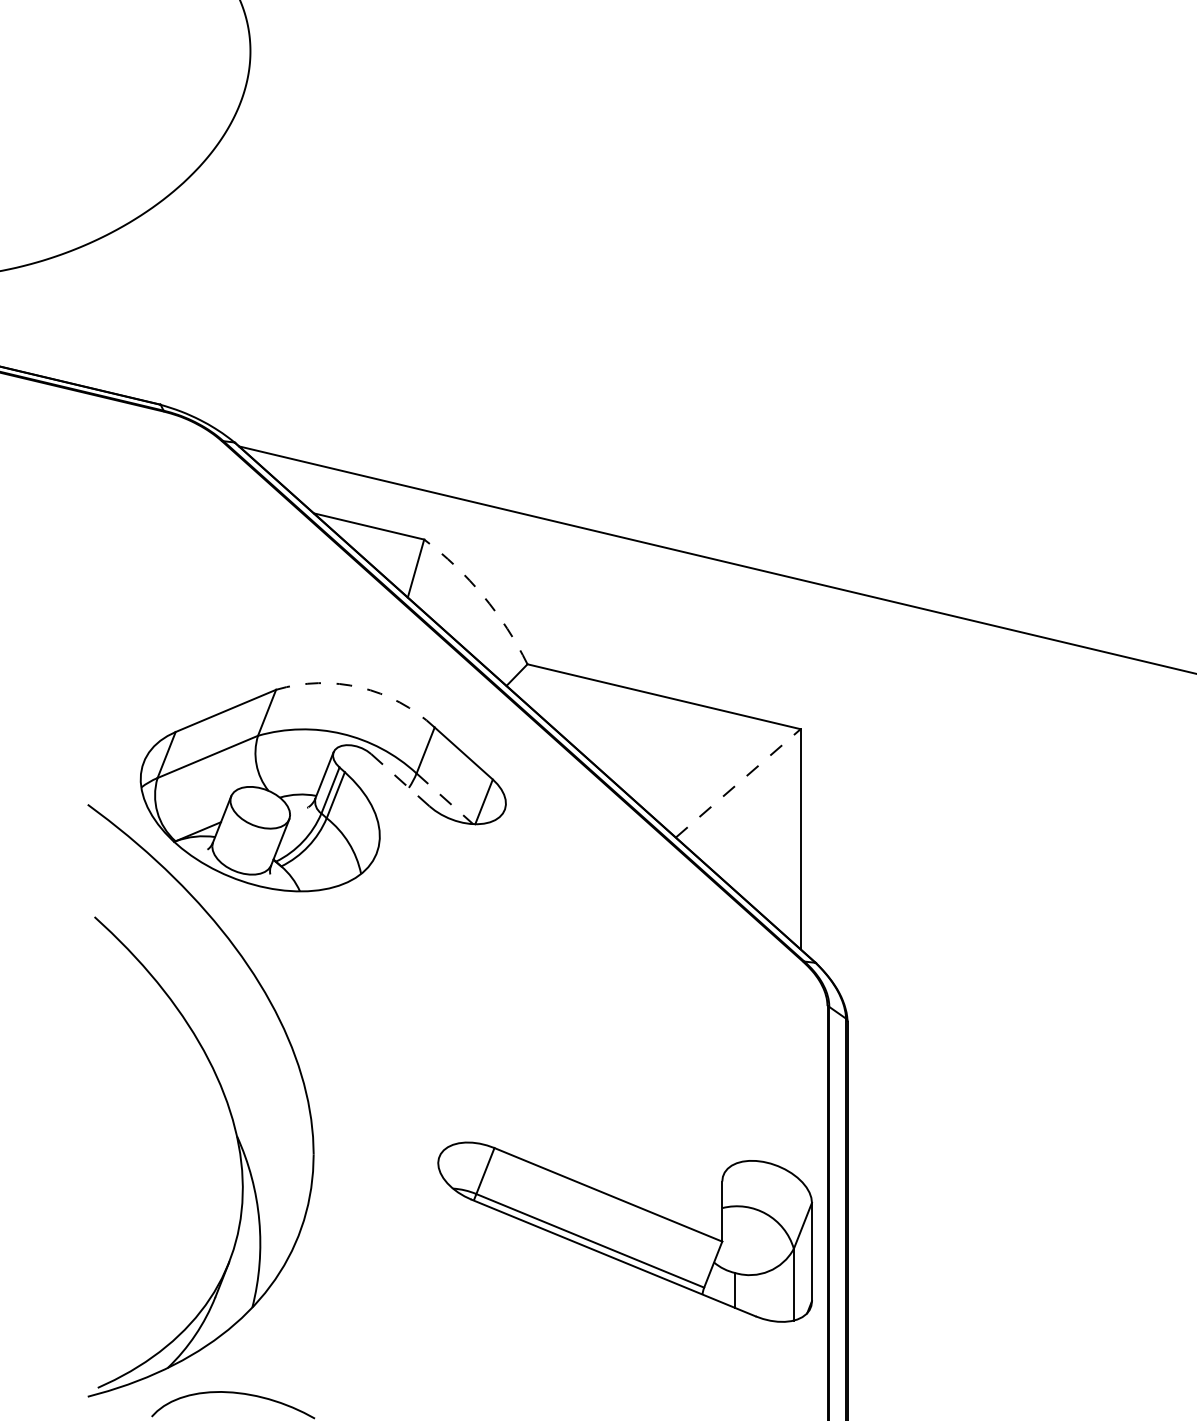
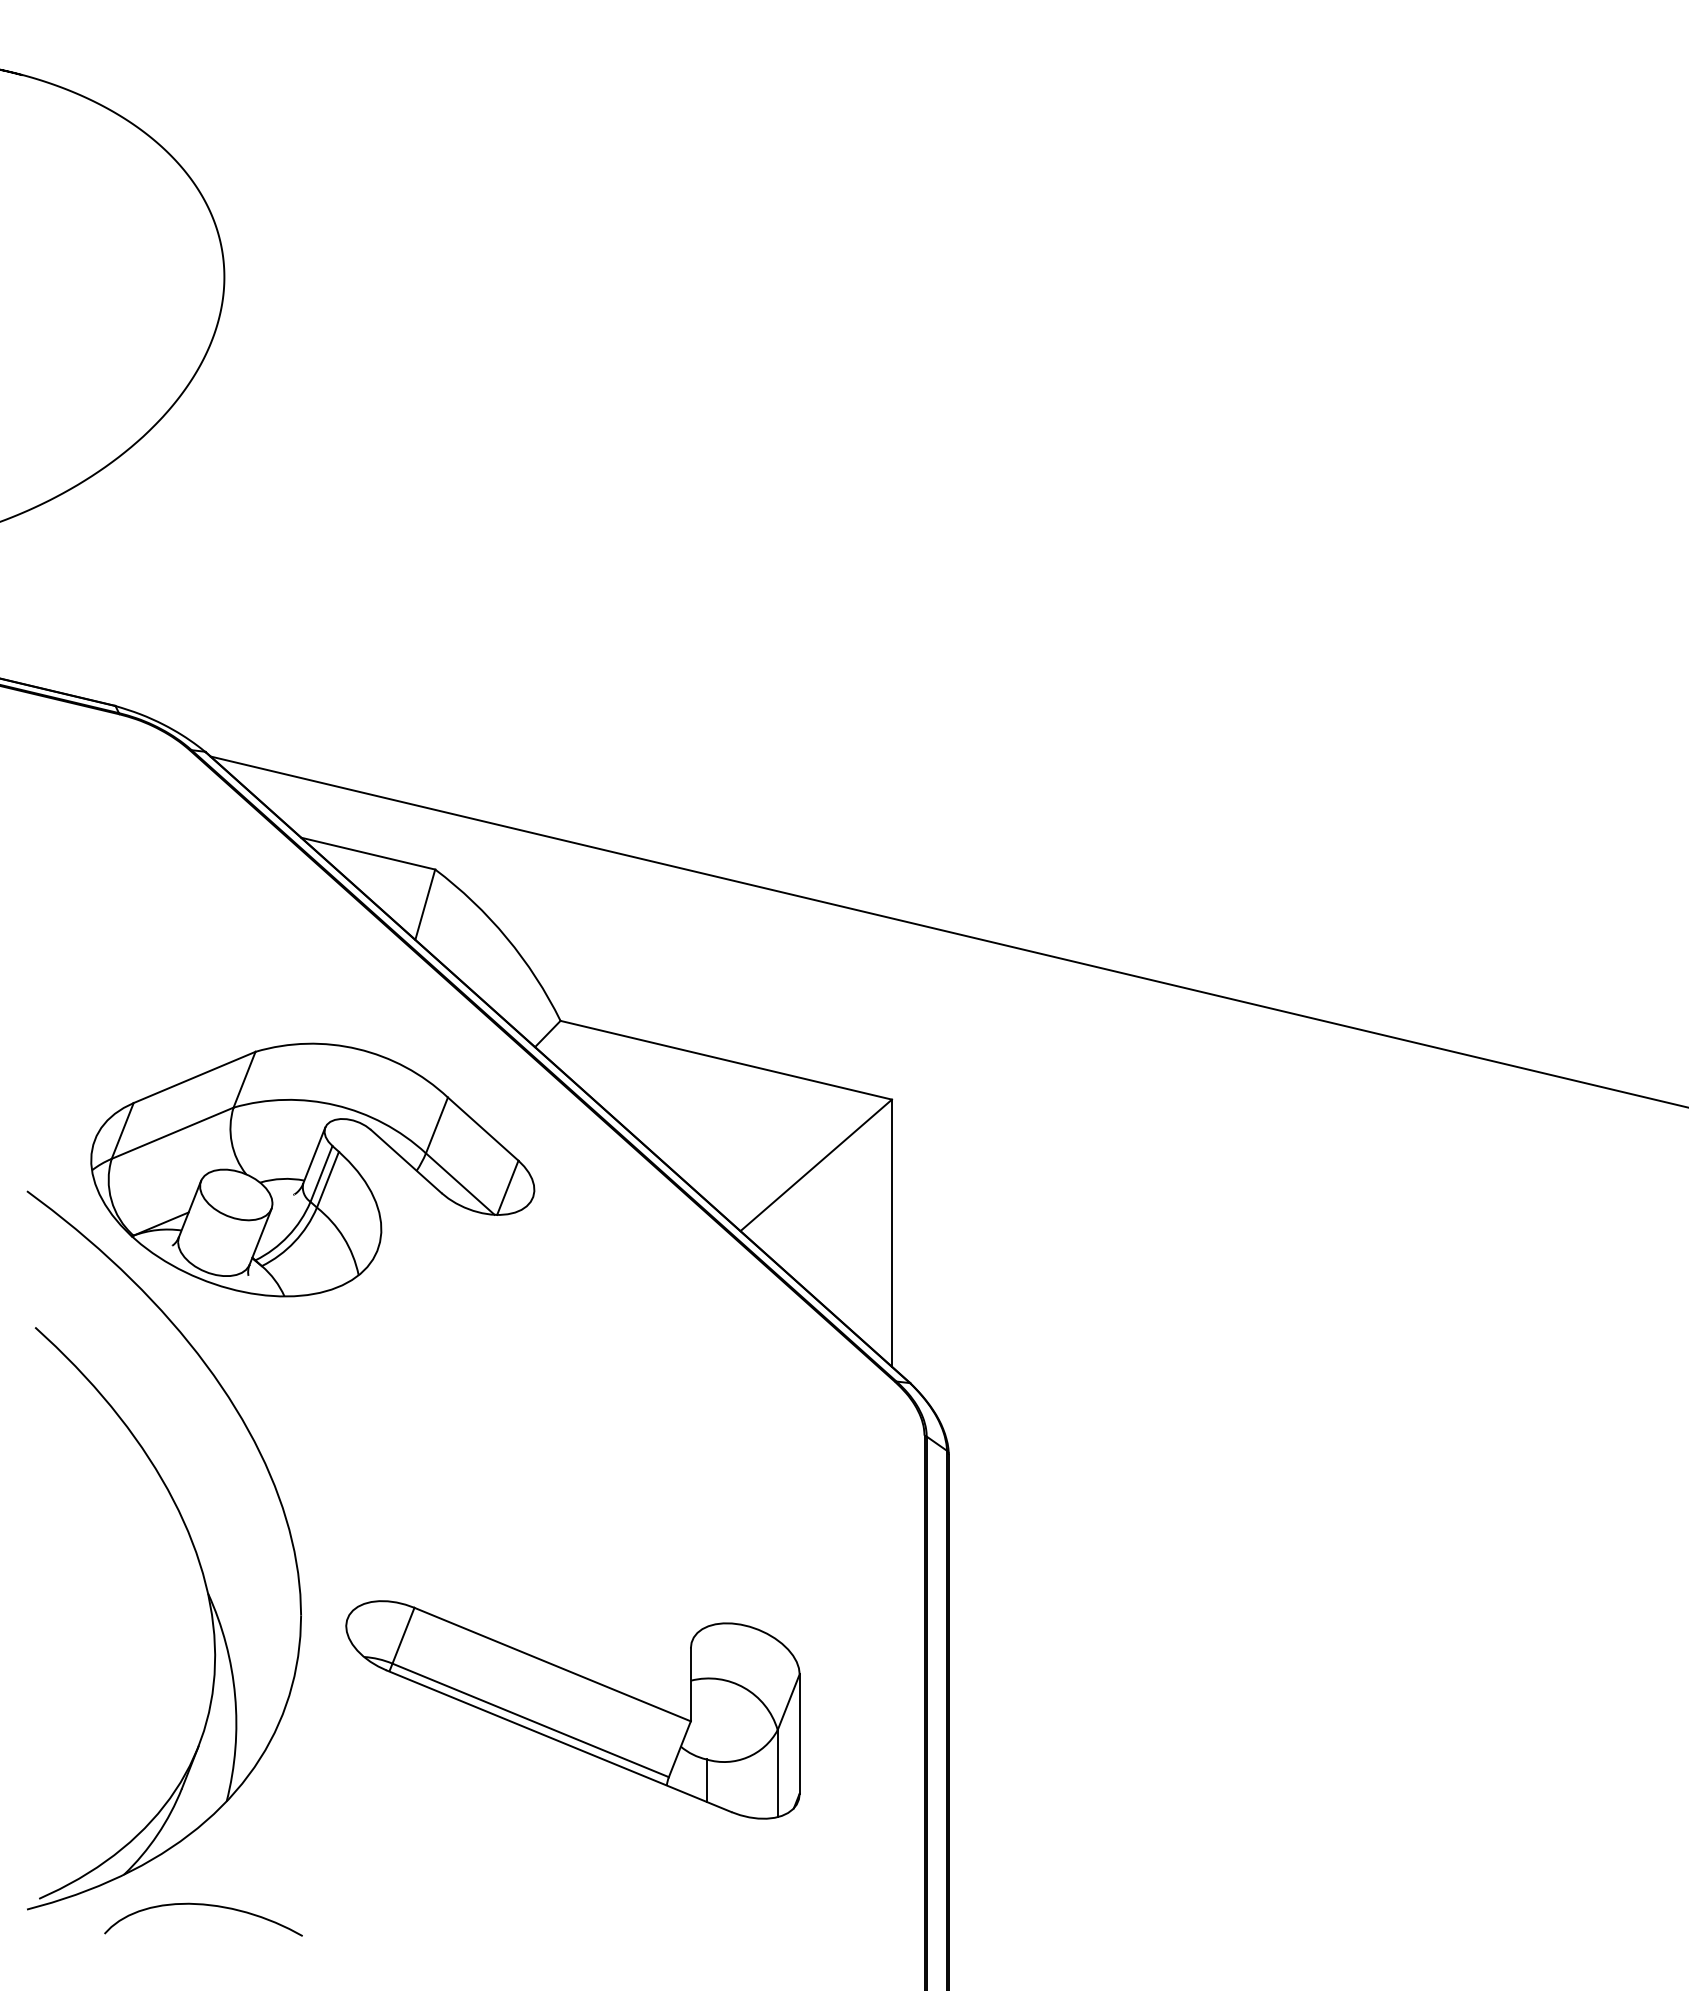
arc: (482, 595) -> (506, 937), dashed -> solid
arc: (360, 687) -> (357, 1049), dashed -> solid
line: (400, 780) -> (406, 1161), dashed -> solid
line: (738, 783) -> (816, 1165), dashed -> solid
line: (445, 799) -> (460, 1184), dashed -> solid
part: (624, 1231) -> (572, 1709), moved

